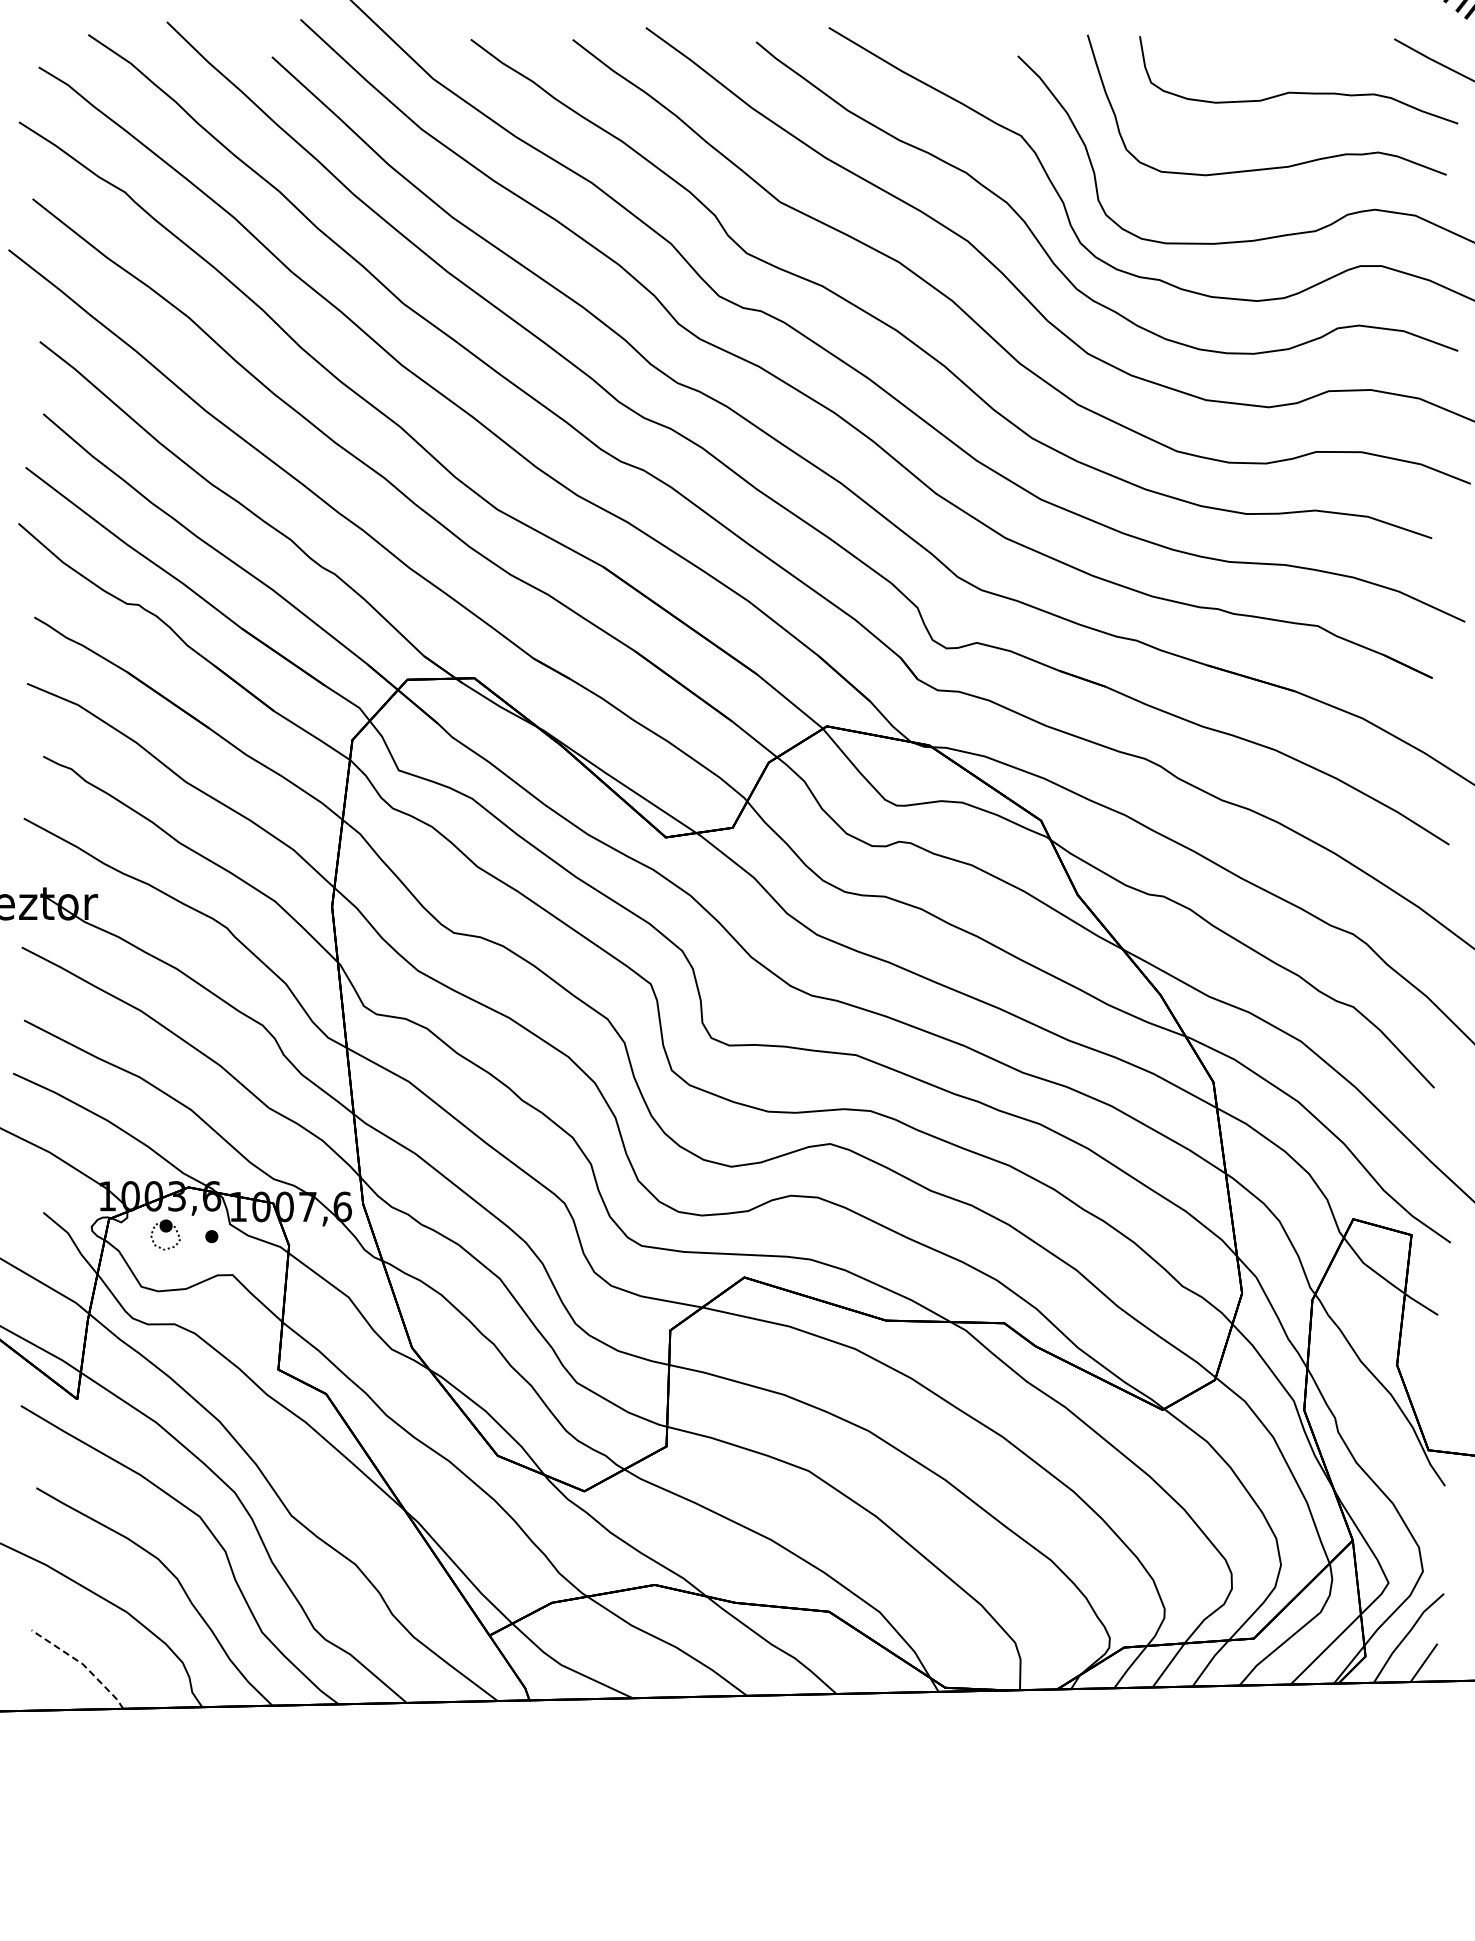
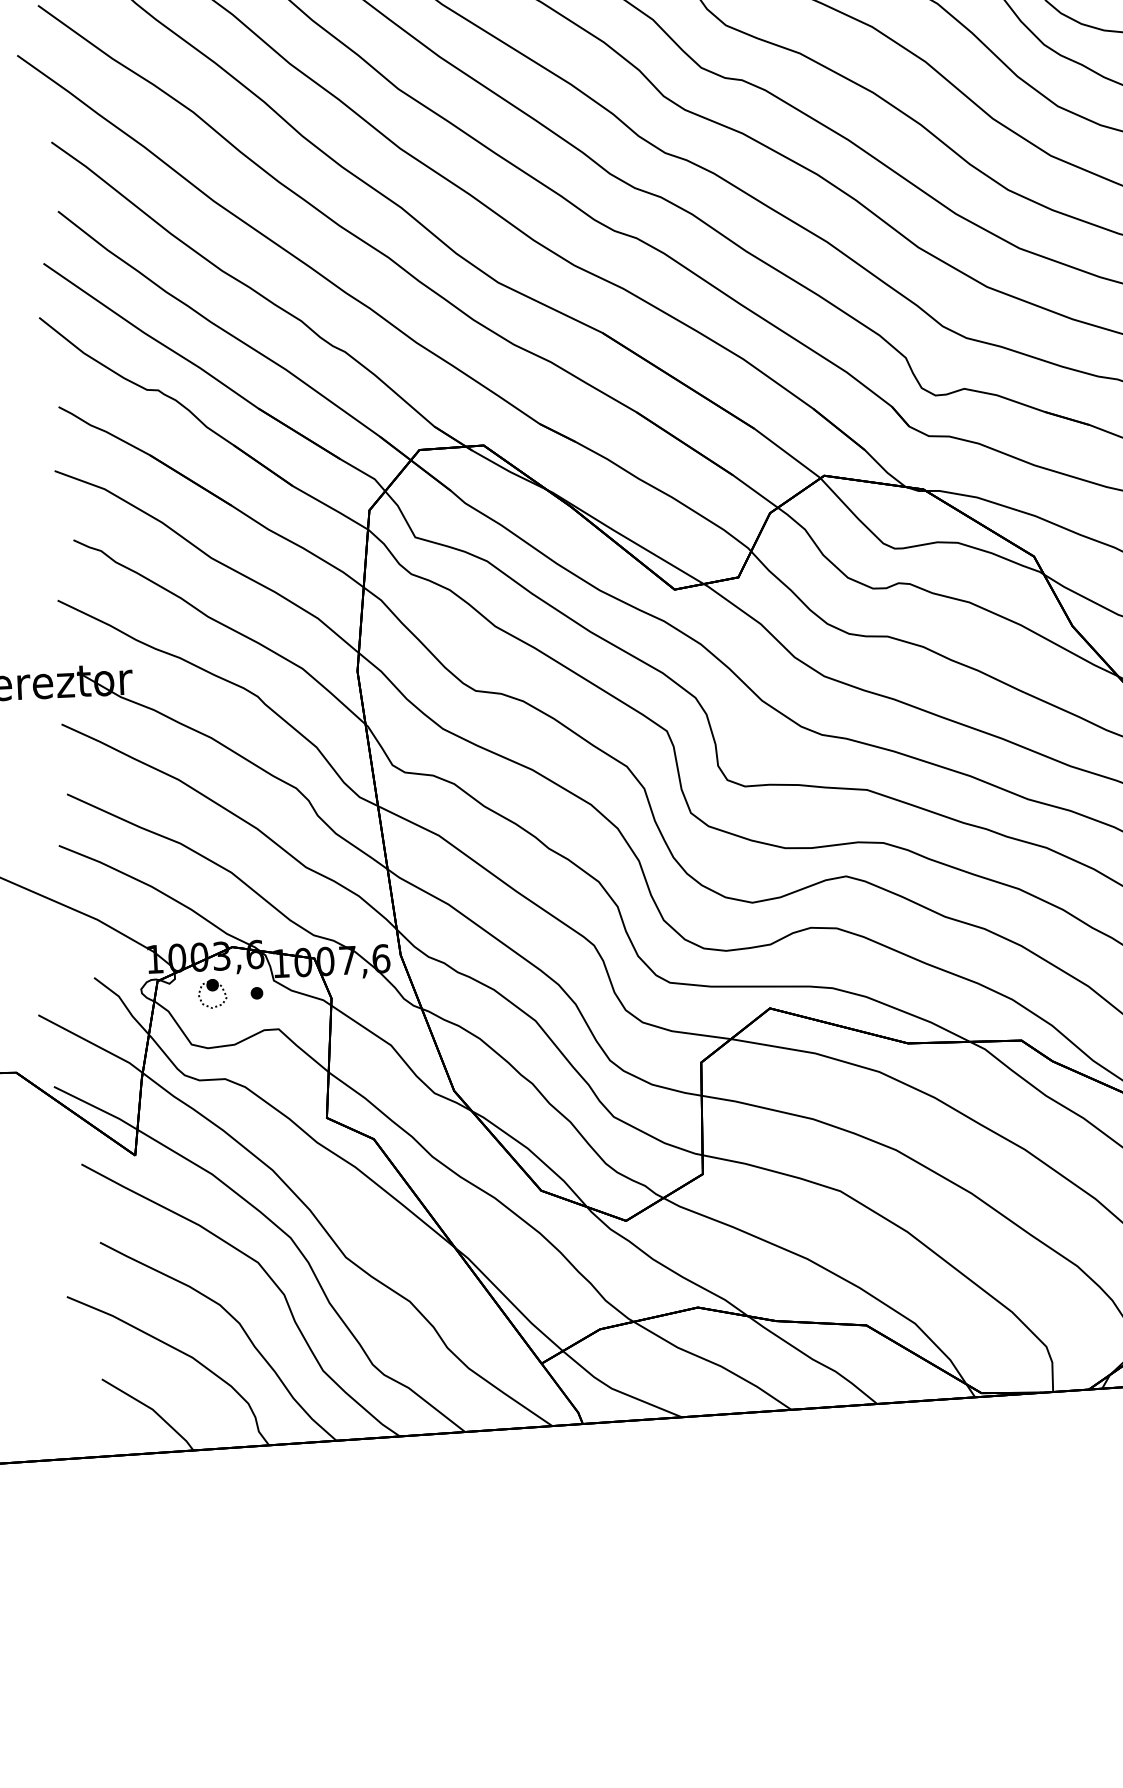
line: (82, 1664) -> (152, 1409), dashed -> solid

